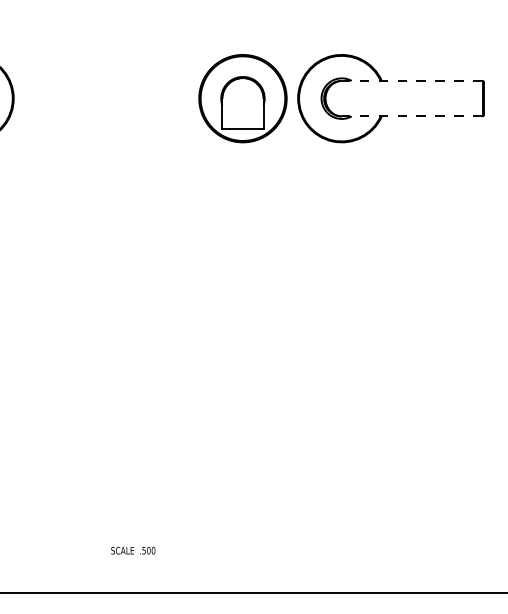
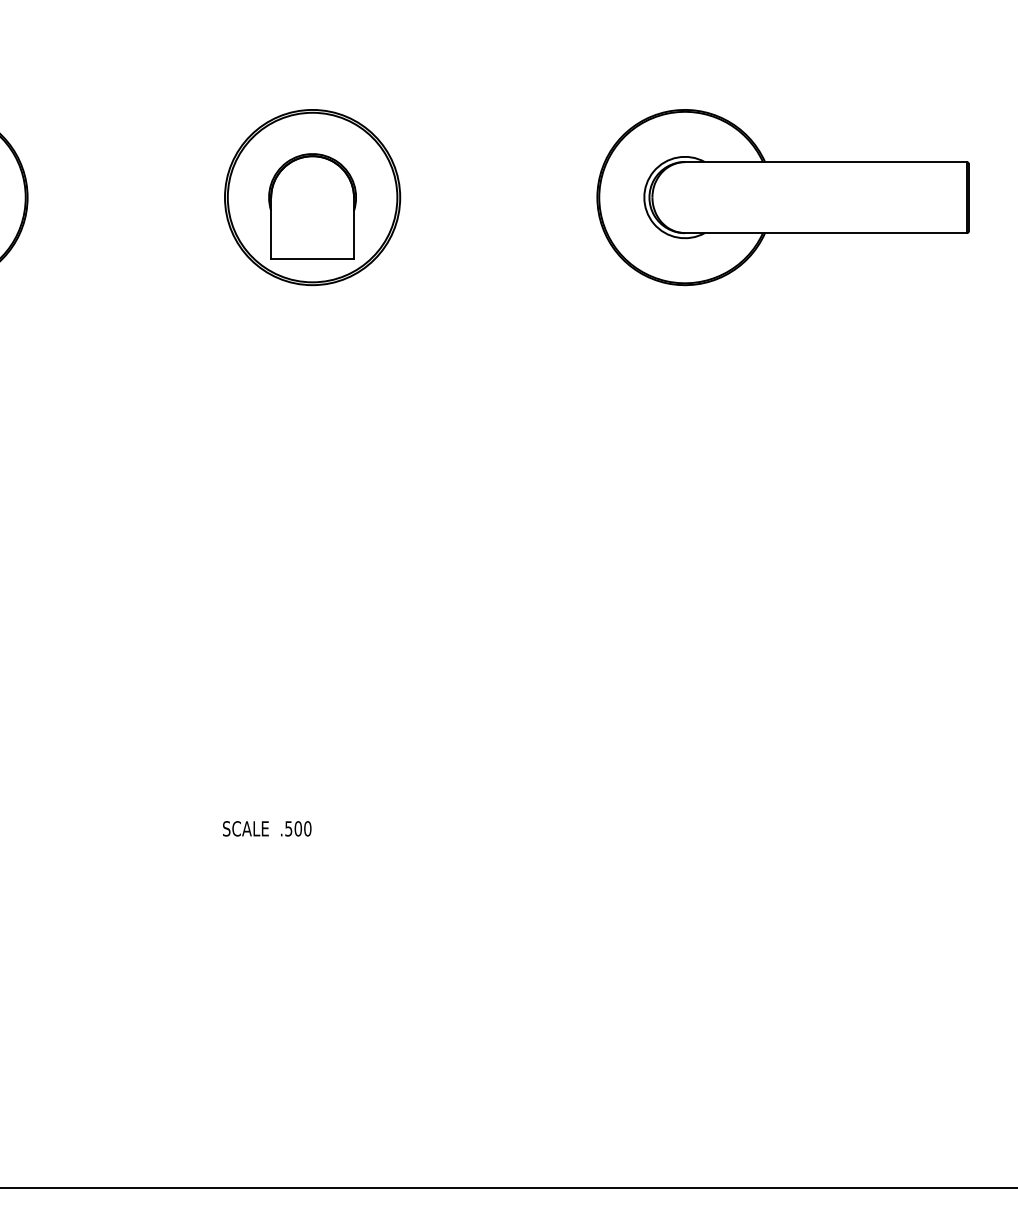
line: (411, 81) -> (824, 163), dashed -> solid
part: (242, 98) -> (311, 197), moved
line: (411, 116) -> (824, 233), dashed -> solid
text: (133, 550) -> (267, 828), moved

